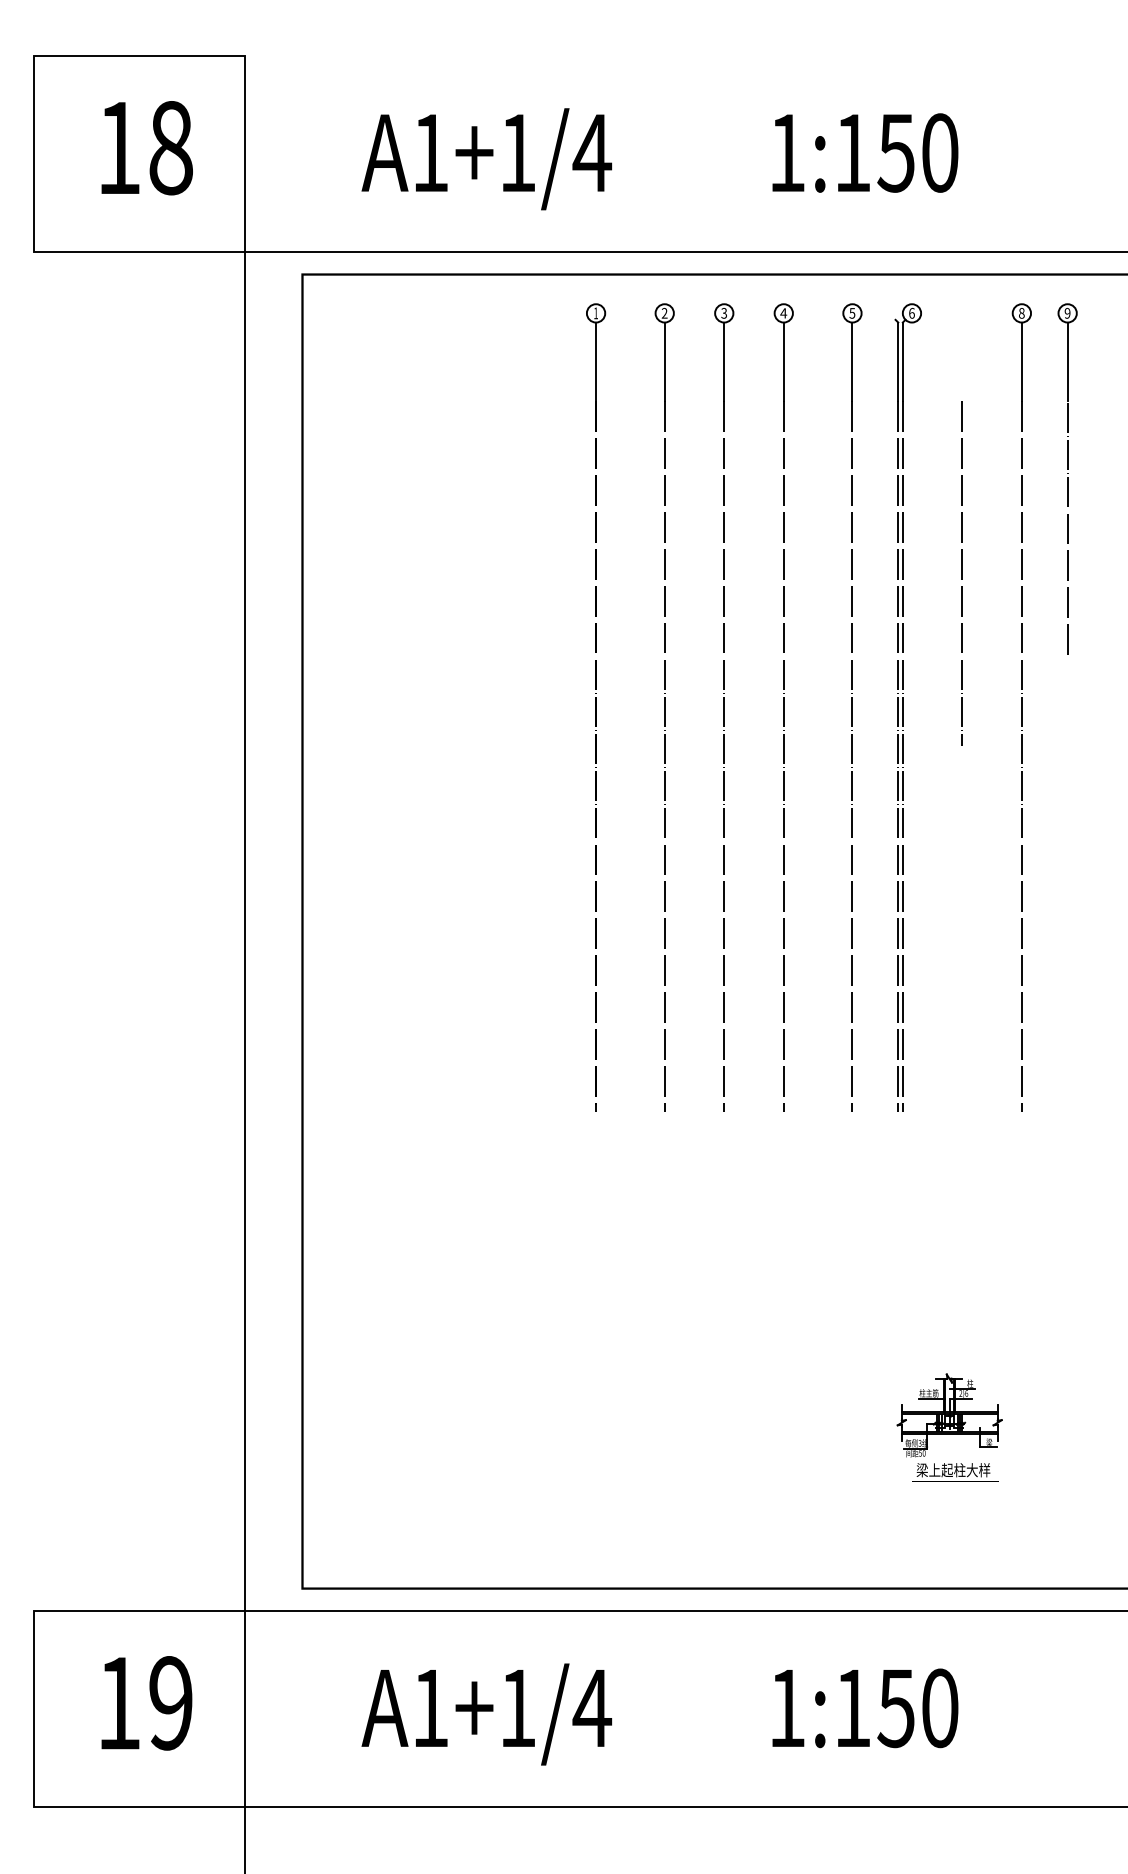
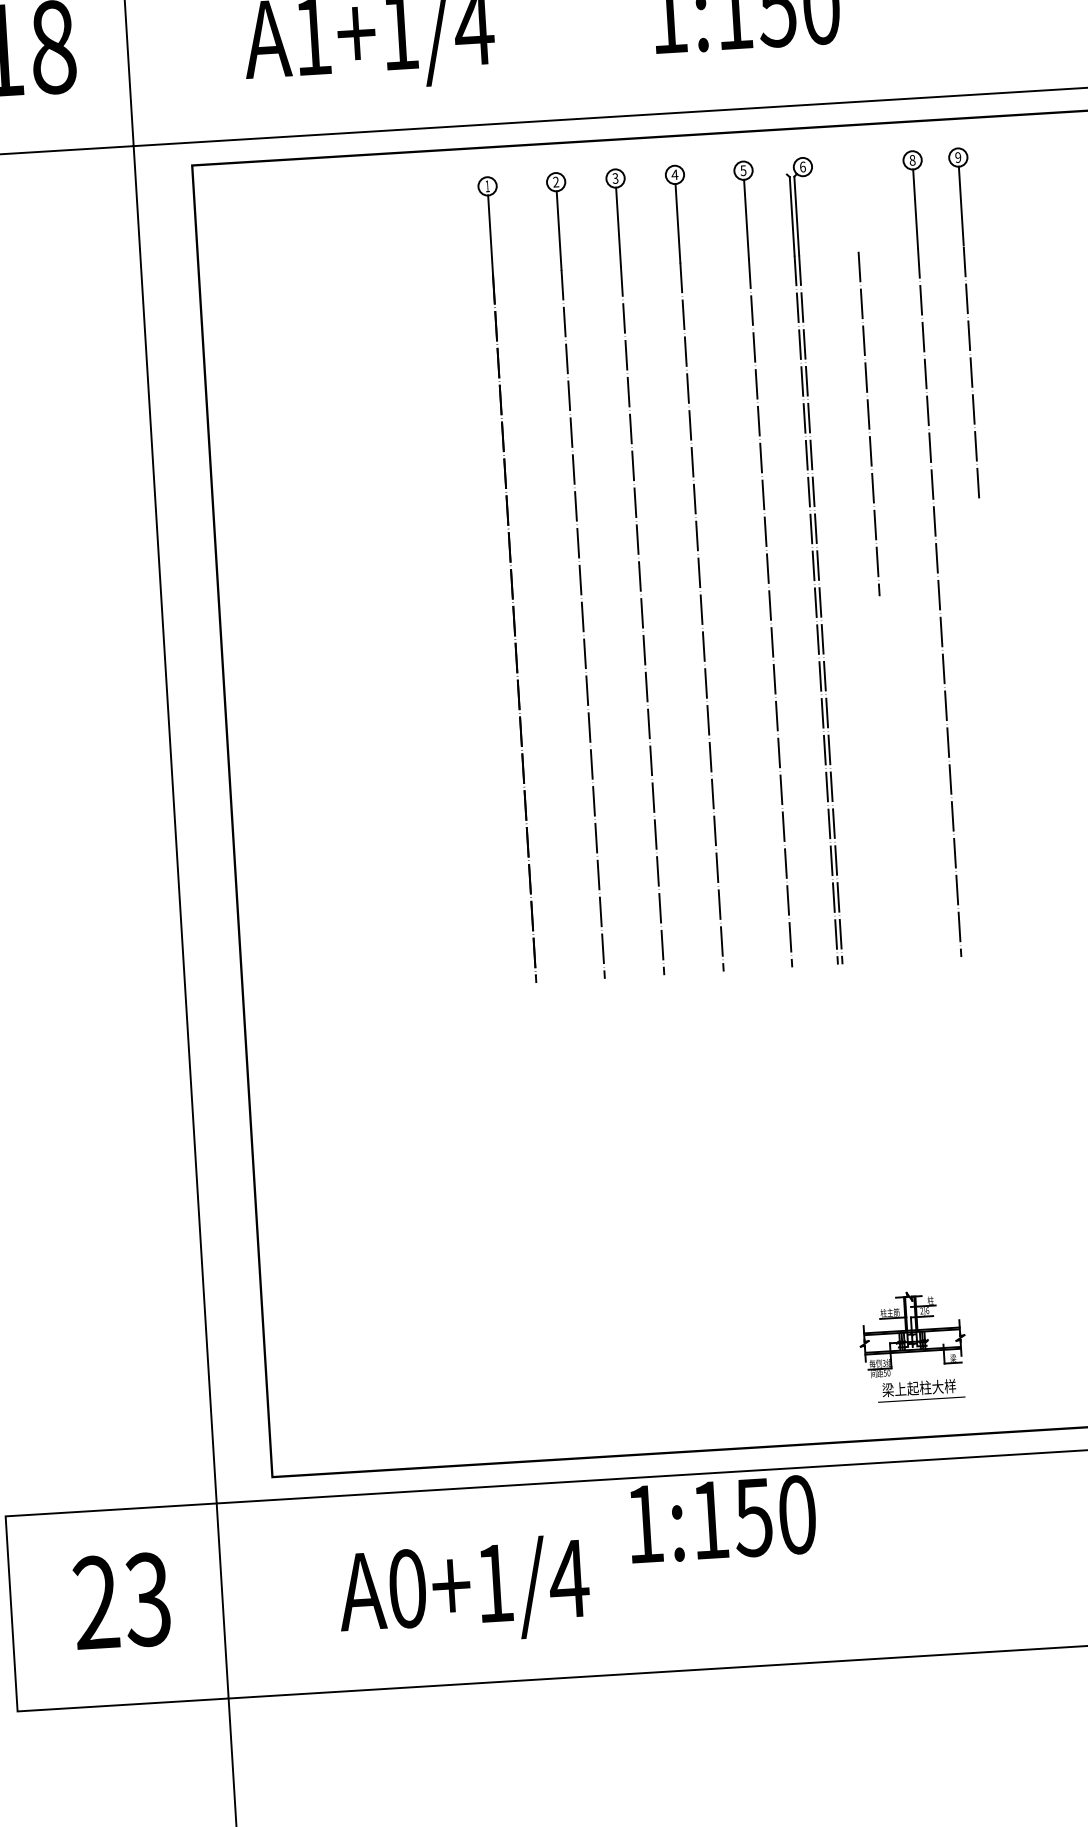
part: (949, 1427) -> (912, 1345), moved
text: (144, 1703) -> (121, 1601), 19 -> 23
text: (430, 1708) -> (407, 1588), A1+1/4 -> A0+1/4
text: (865, 1708) -> (722, 1519), moved

